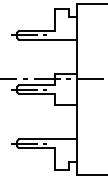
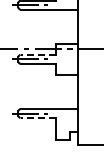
line: (37, 85) -> (38, 55), solid -> dashed
line: (37, 148) -> (38, 118), solid -> dashed

